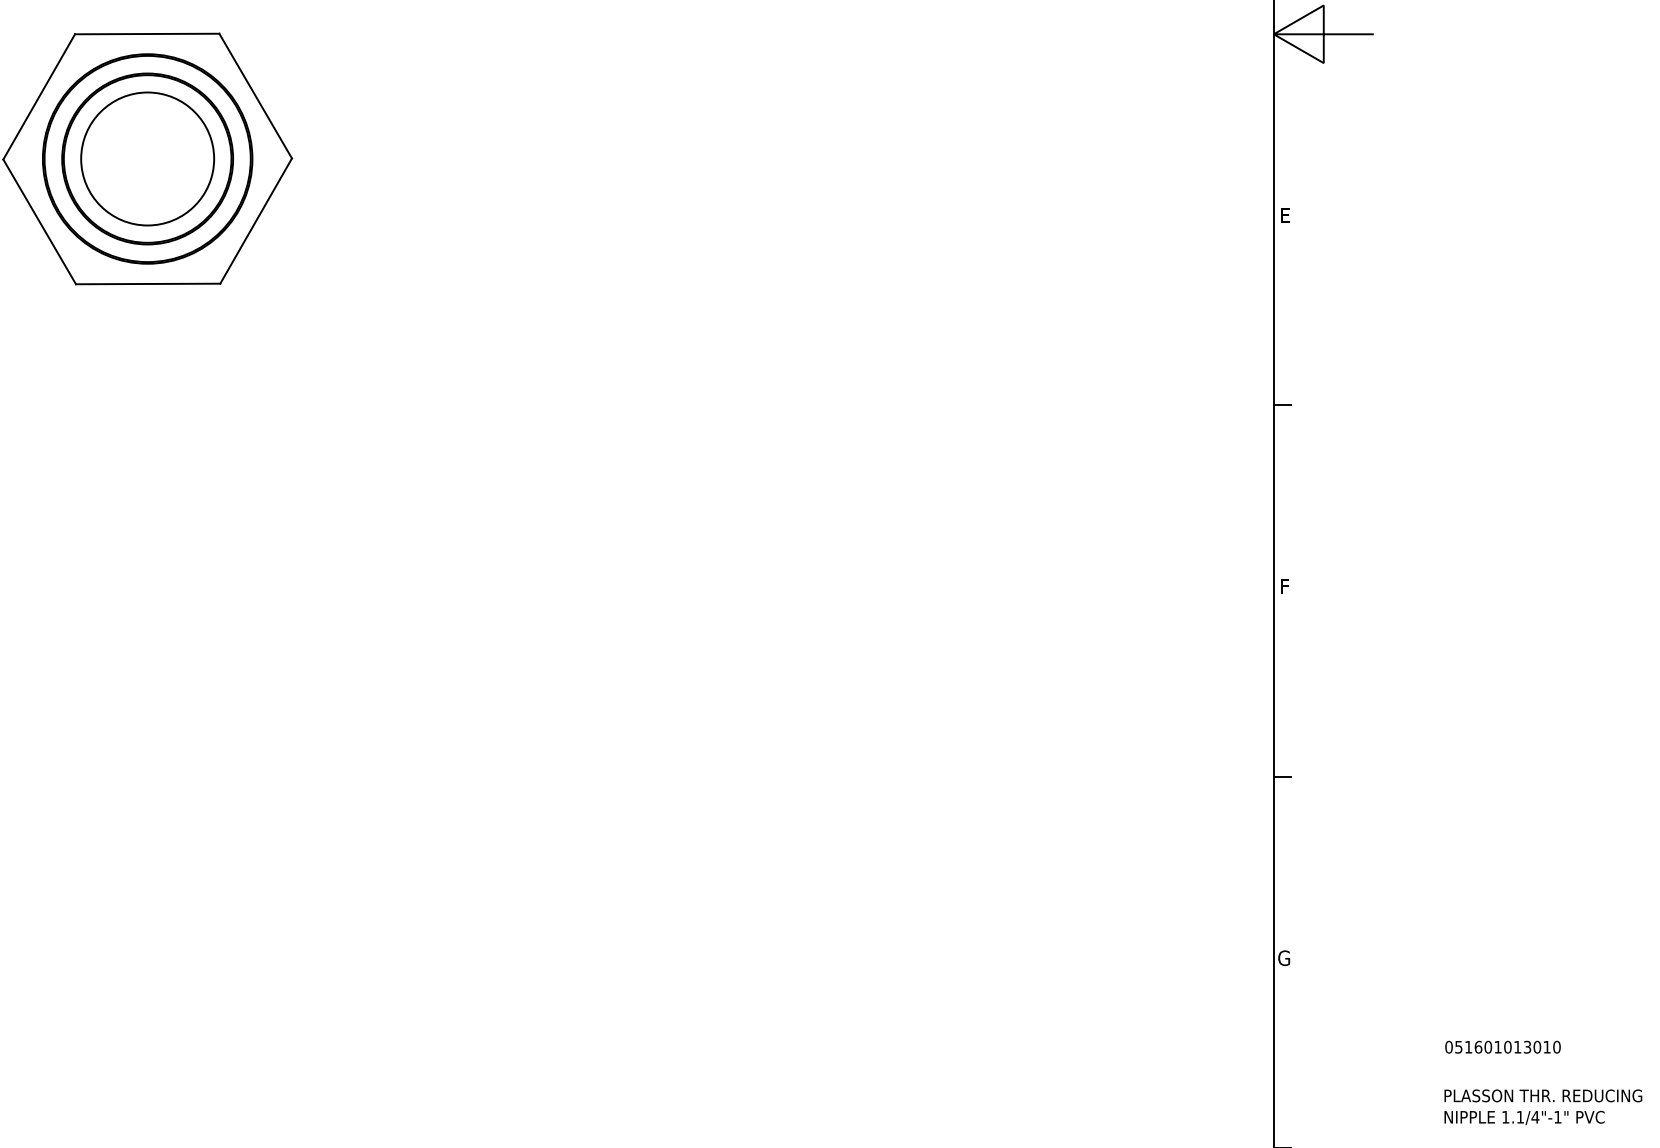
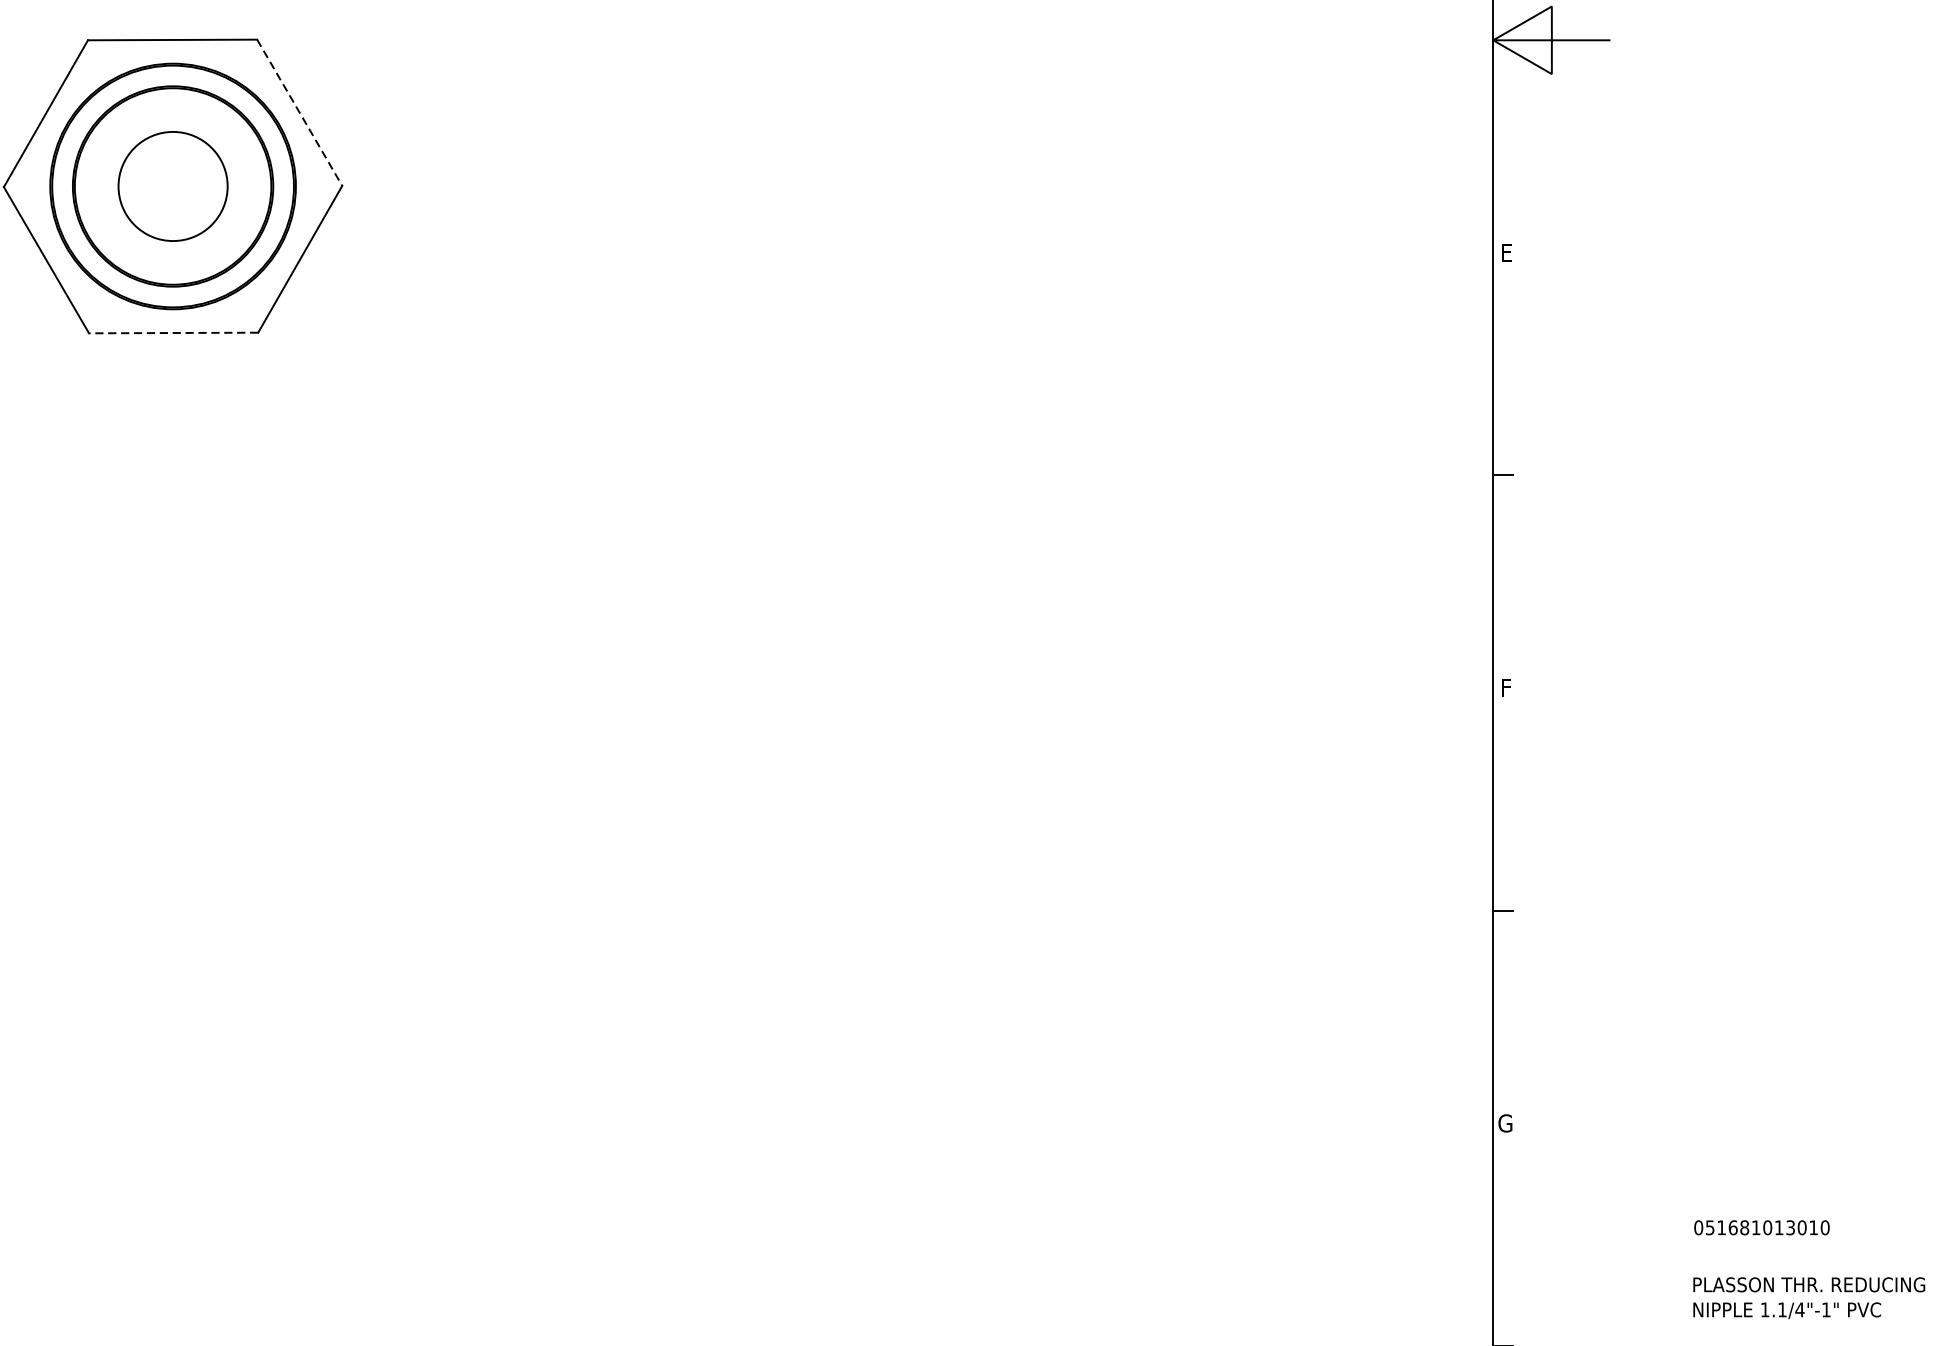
line: (255, 96) -> (299, 113), solid -> dashed
circle: (147, 158) -> (172, 185), size x0.7
line: (147, 283) -> (172, 332), solid -> dashed
text: (1488, 1047) -> (1744, 1228), 051601013010 -> 051681013010

